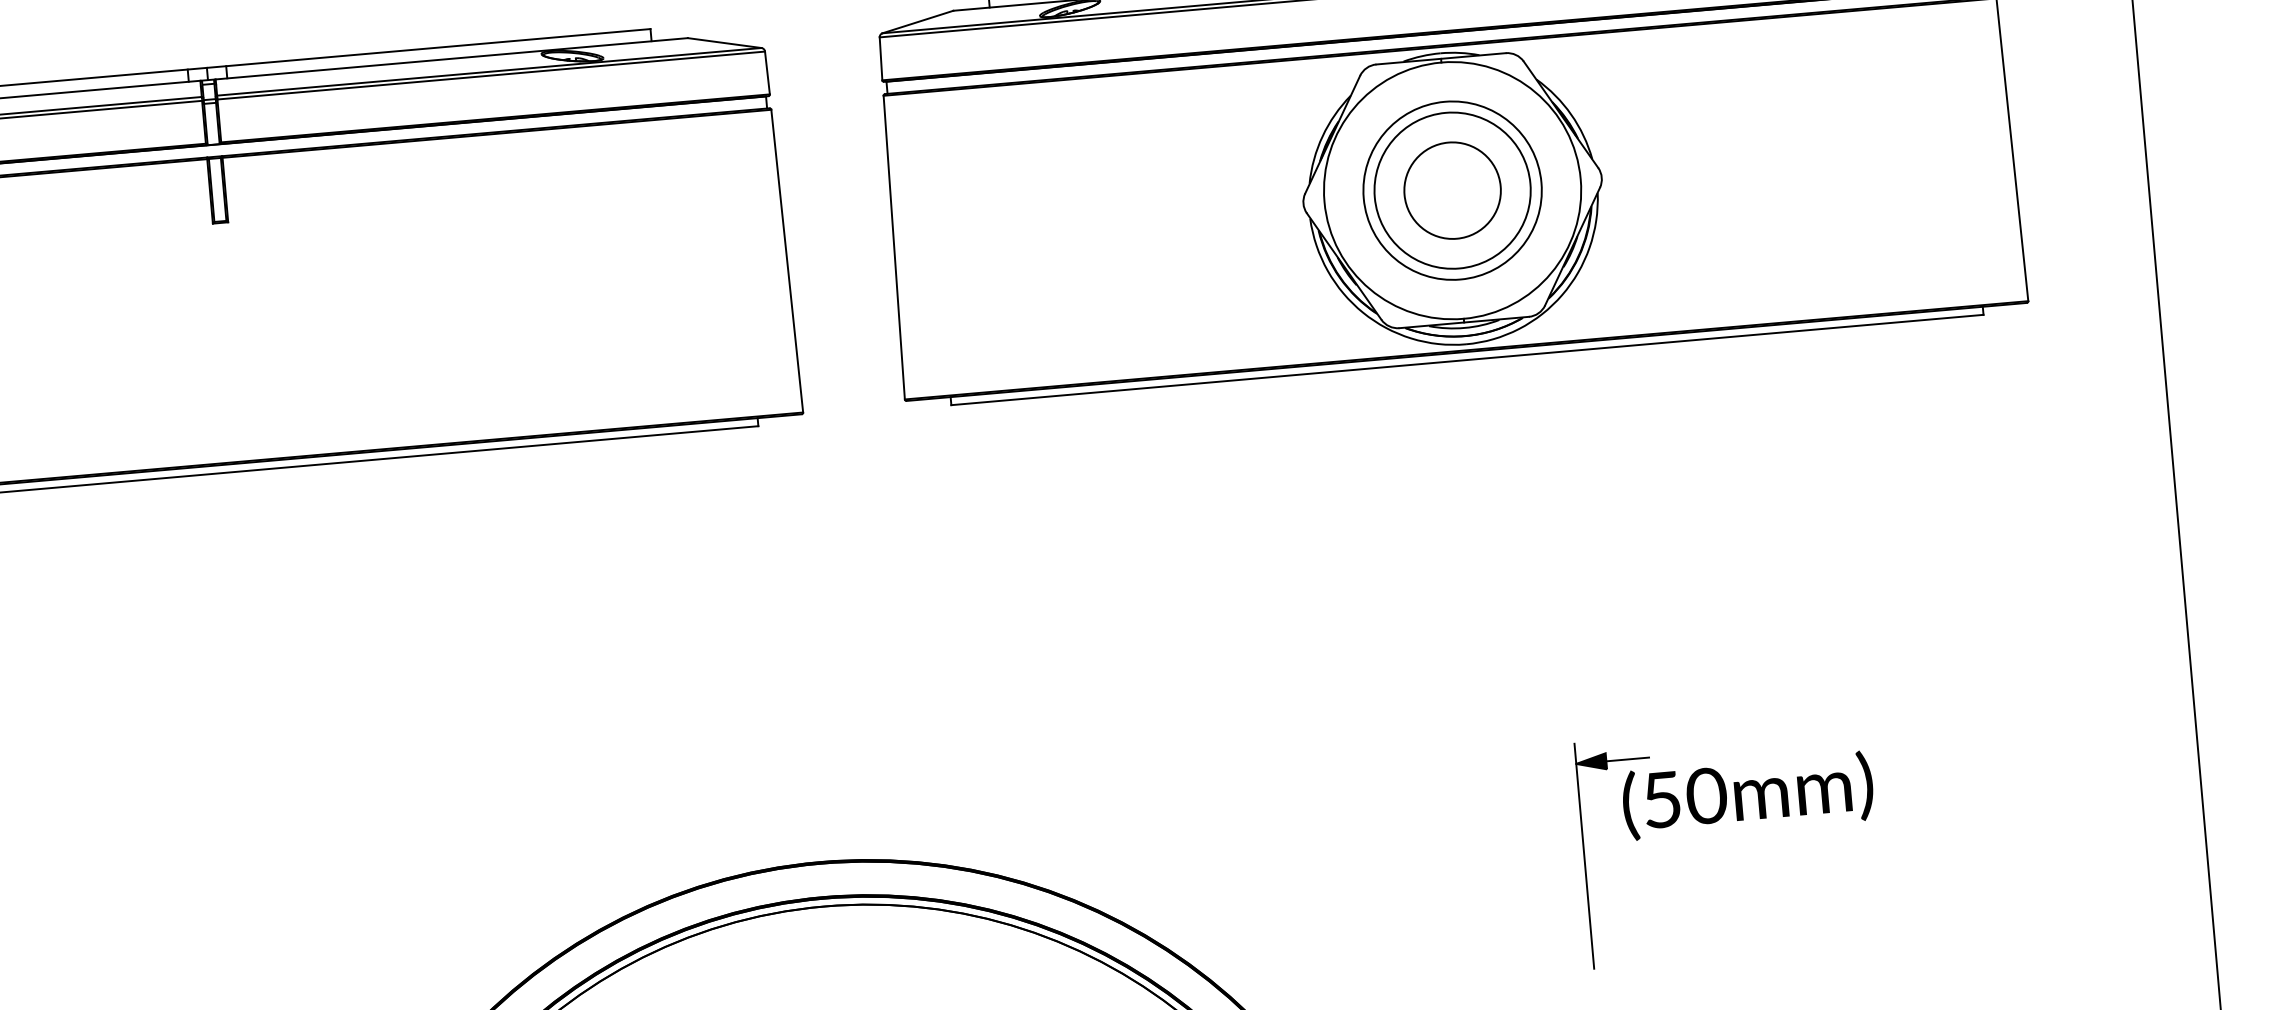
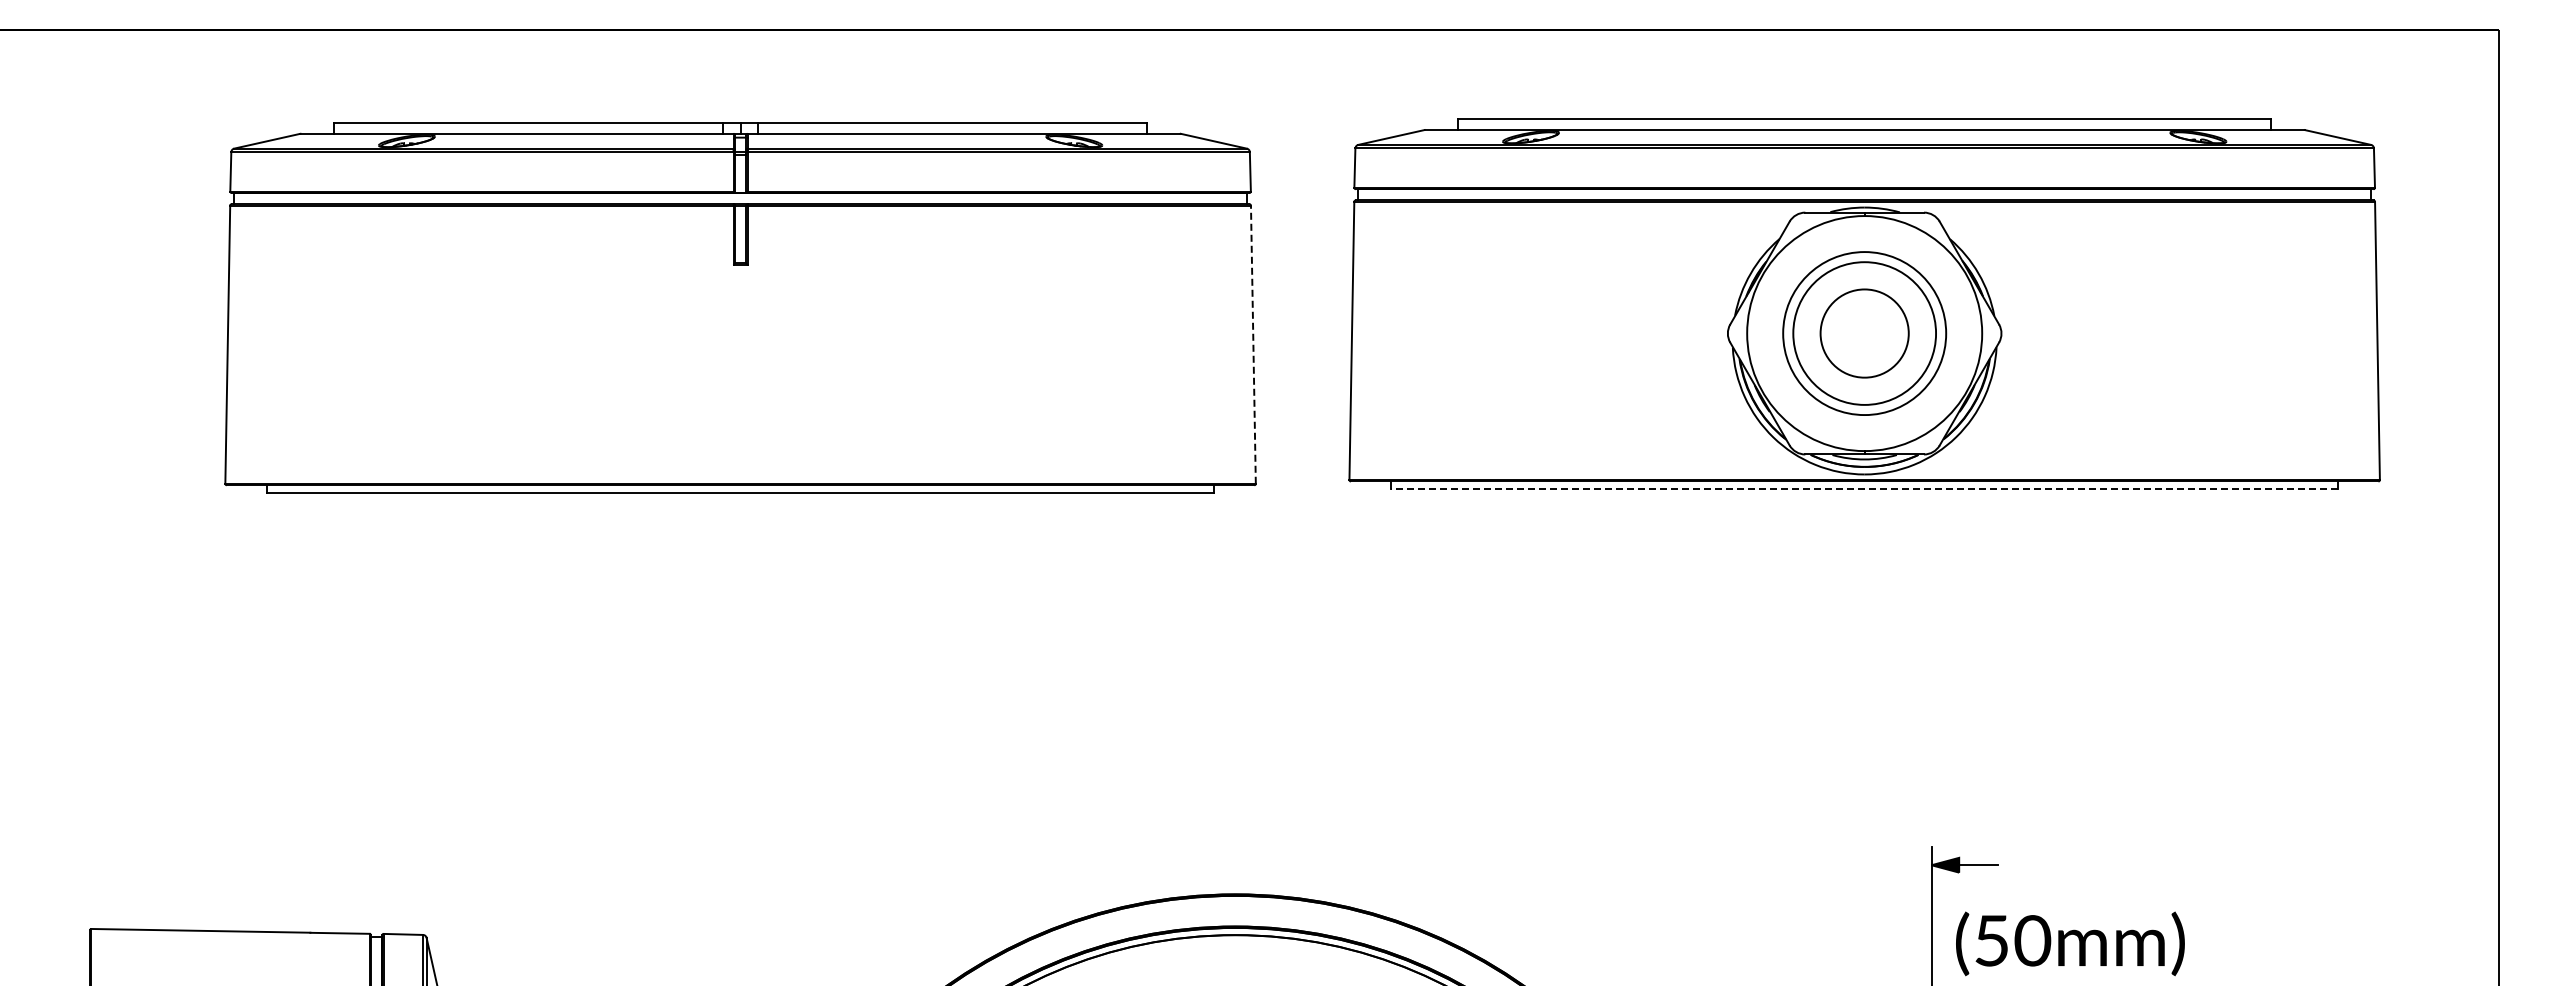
line: (787, 260) -> (1253, 344), solid -> dashed
line: (1467, 359) -> (1864, 488), solid -> dashed
text: (1748, 795) -> (2070, 943), moved

